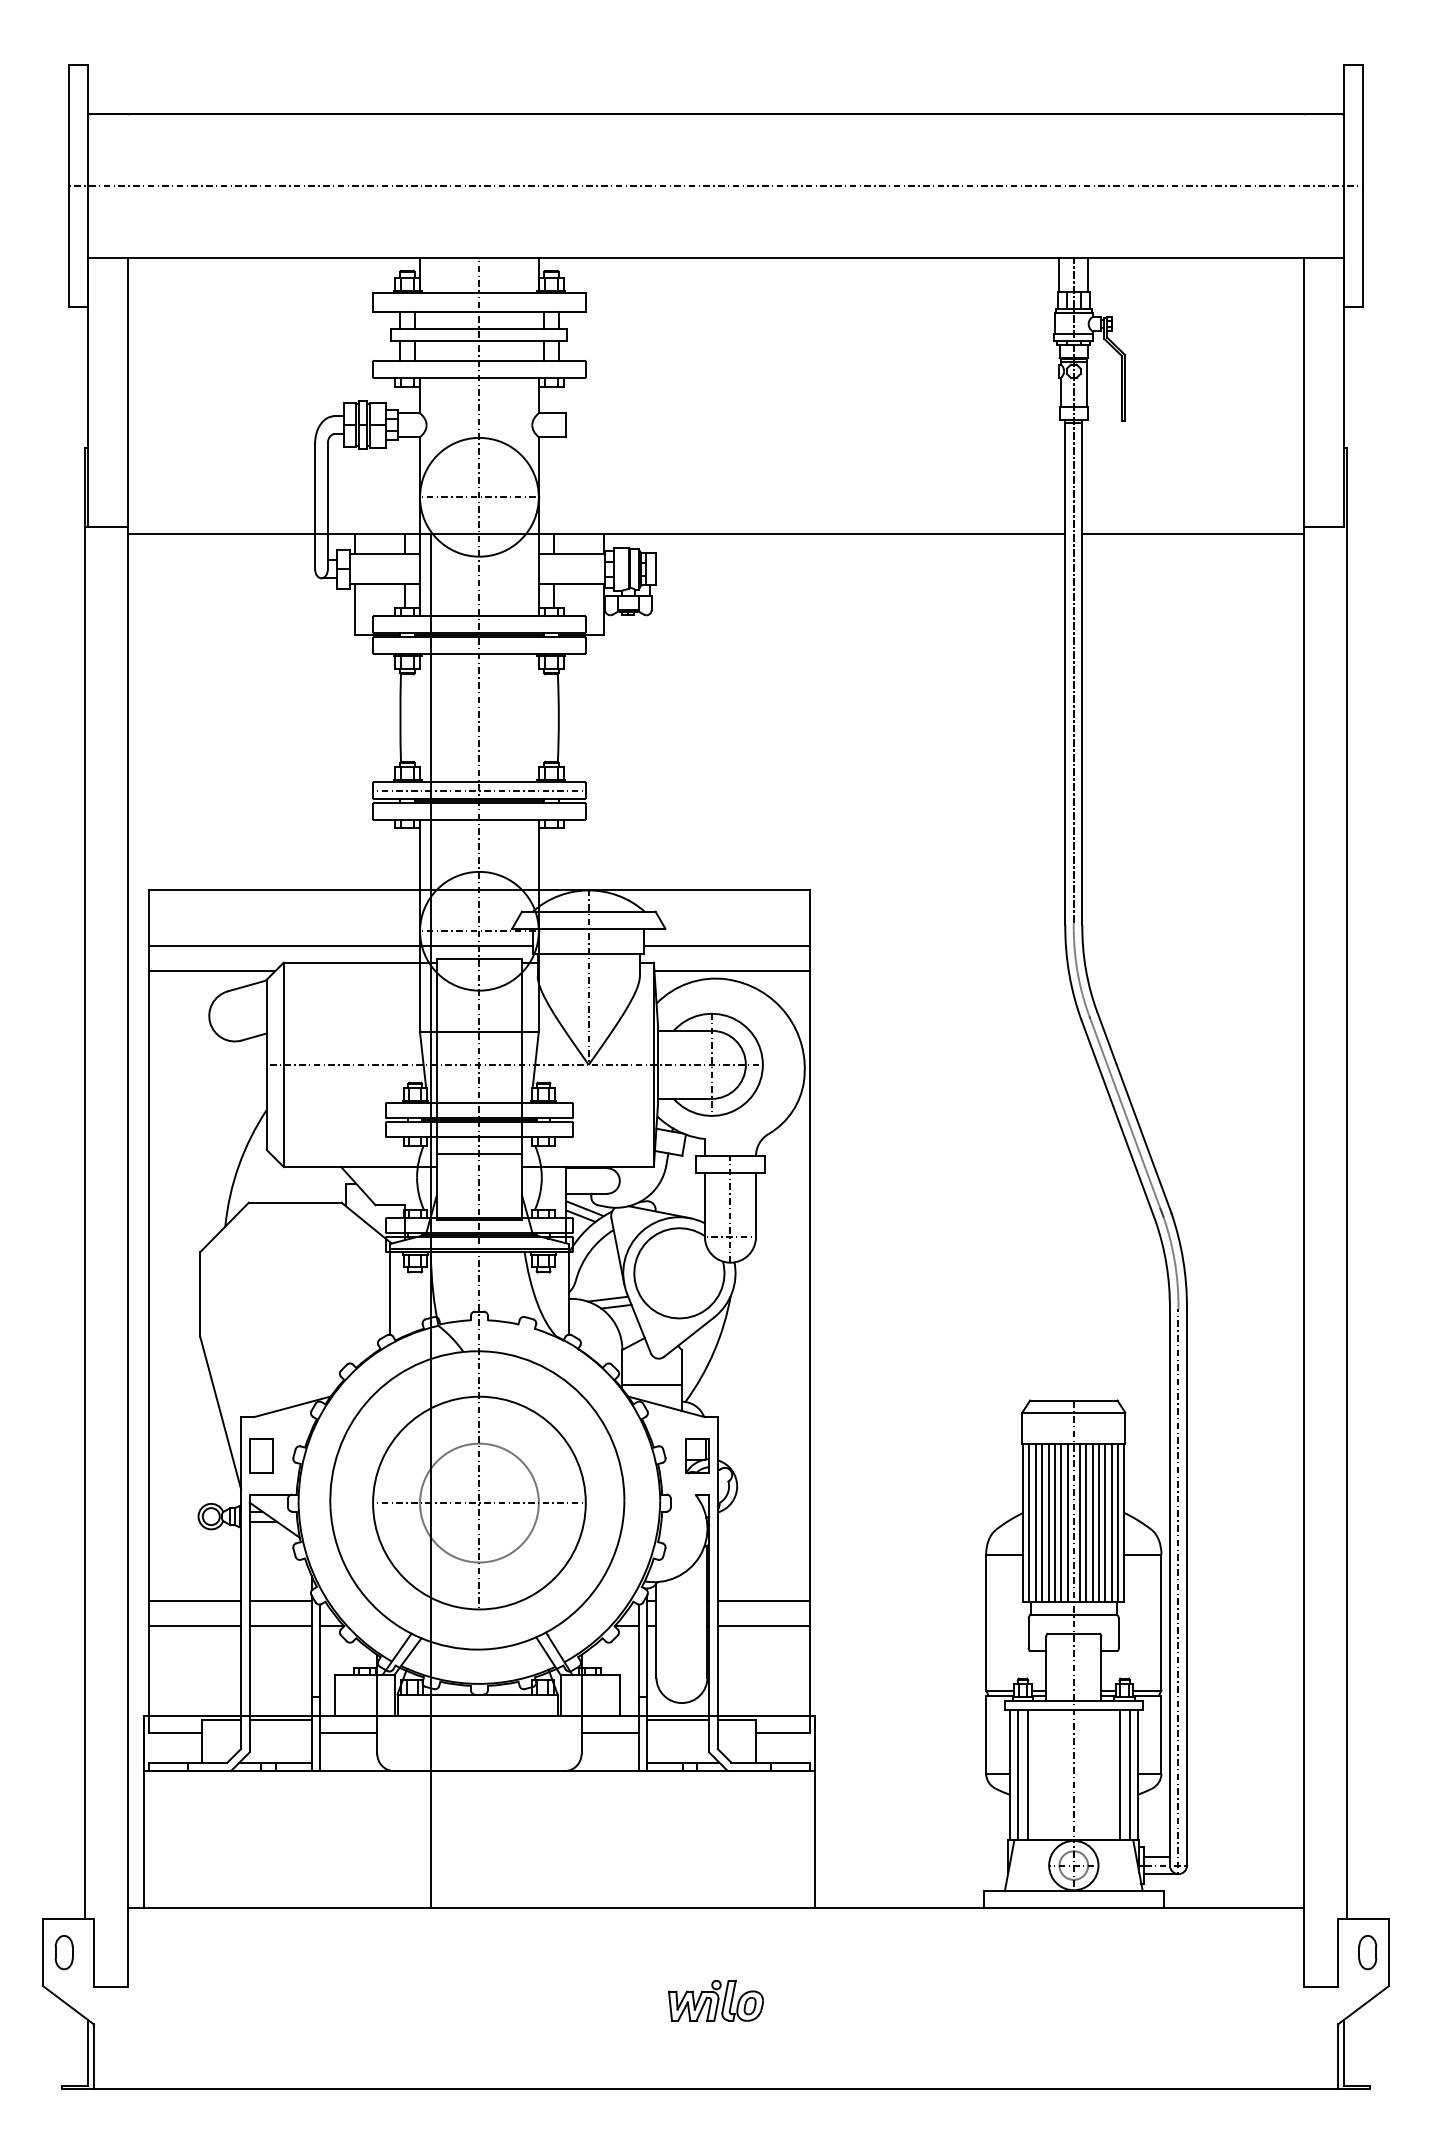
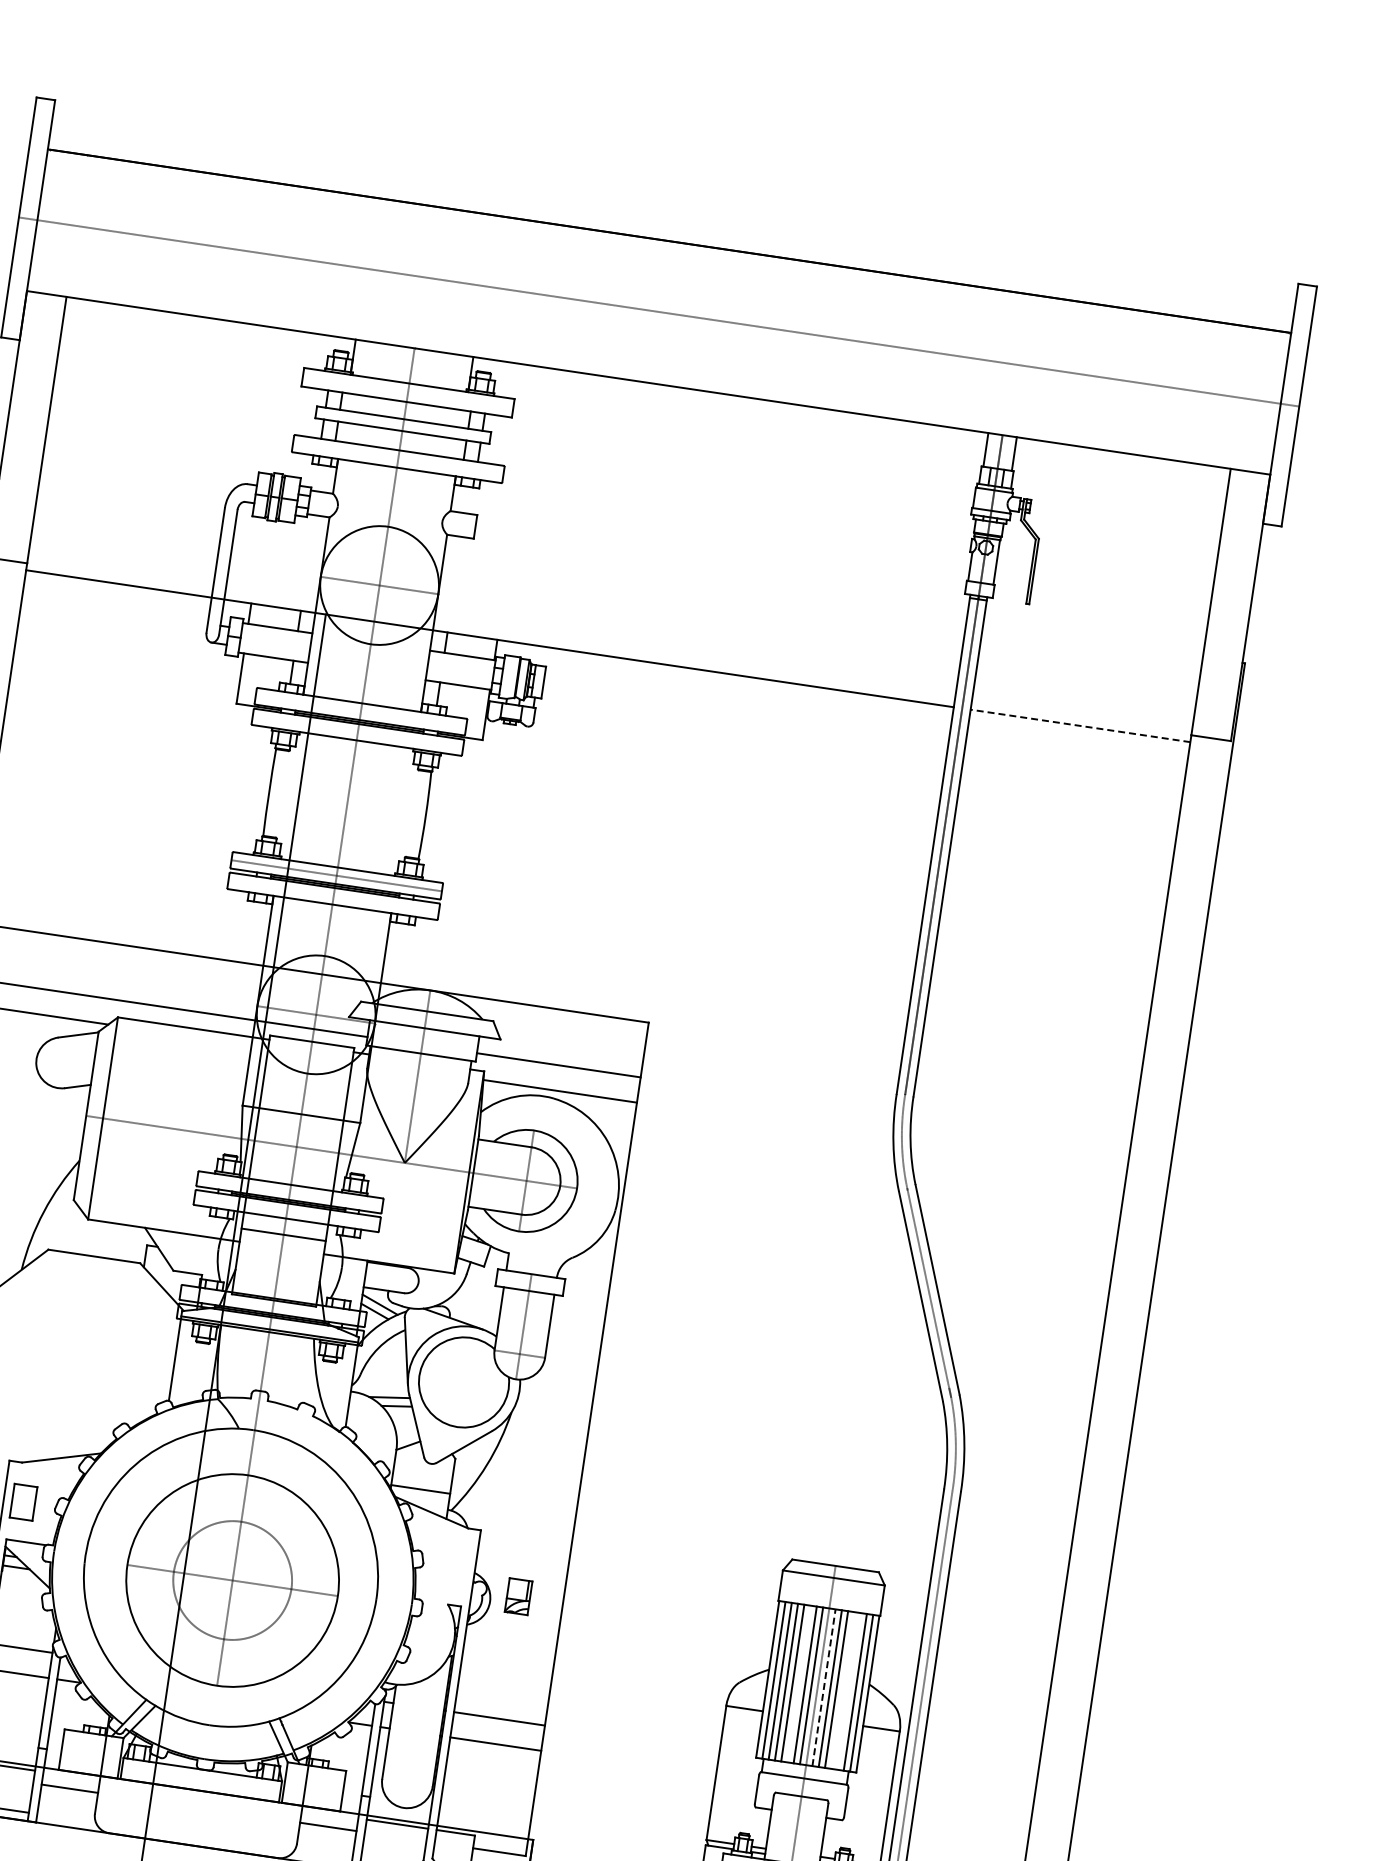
line: (1192, 533) -> (1079, 725), solid -> dashed
part: (697, 1456) -> (518, 1596), moved
line: (1054, 1522) -> (798, 1683), removed
line: (1080, 1522) -> (824, 1687), solid -> dashed
line: (1099, 1522) -> (843, 1690), removed
line: (1105, 1522) -> (849, 1691), removed

